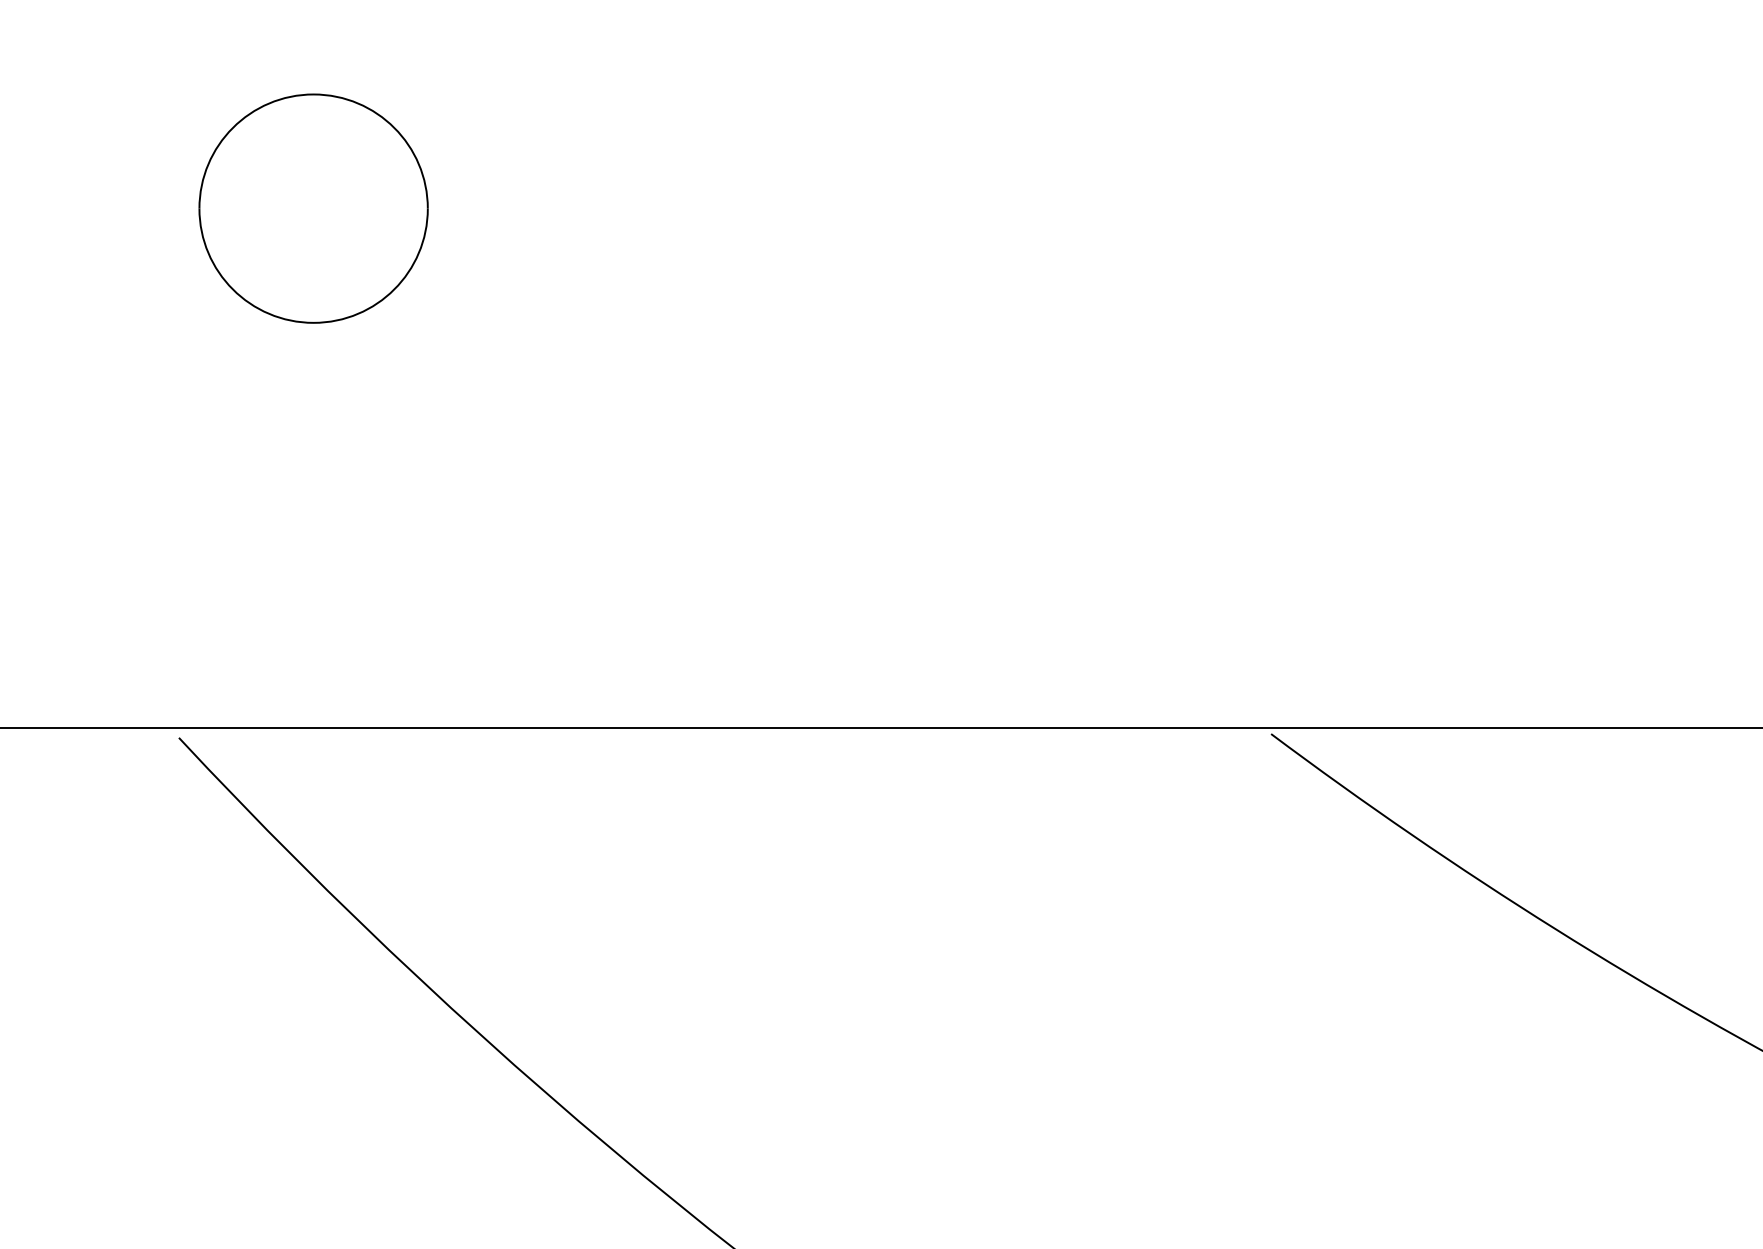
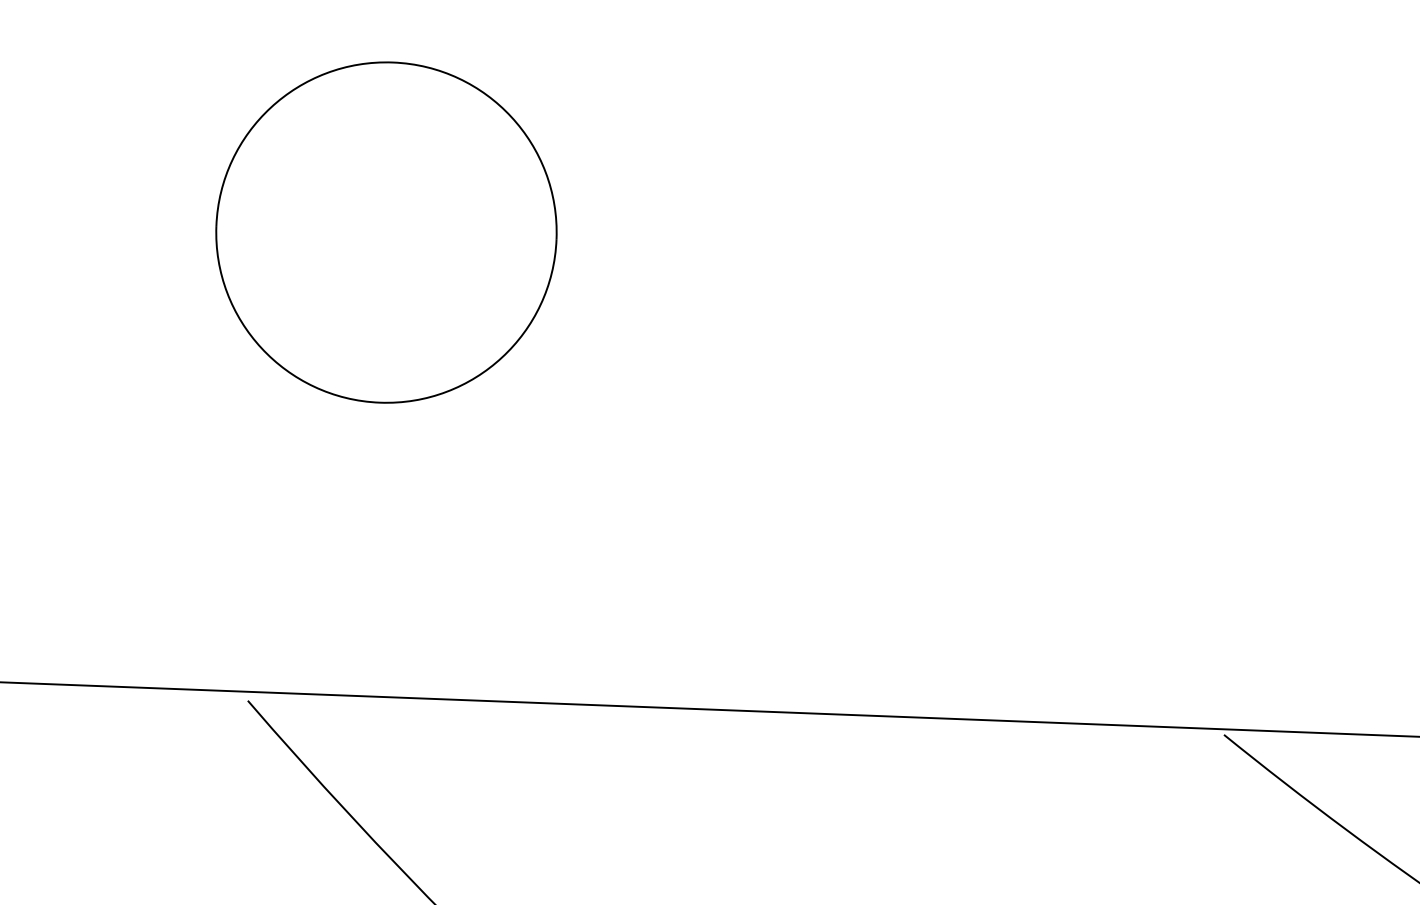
part: (313, 208) -> (386, 232), size x1.67

